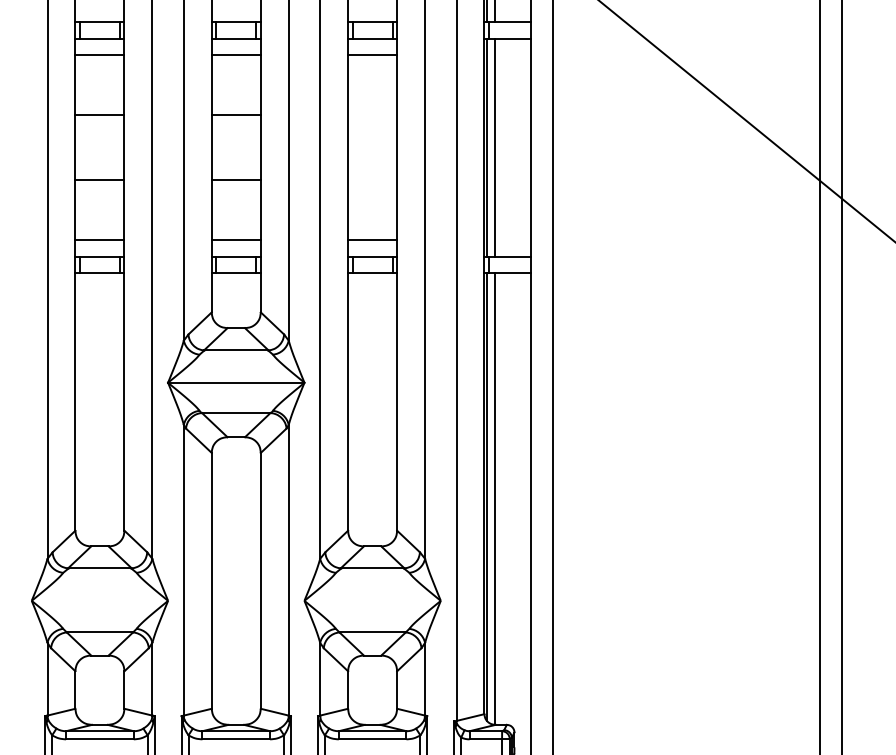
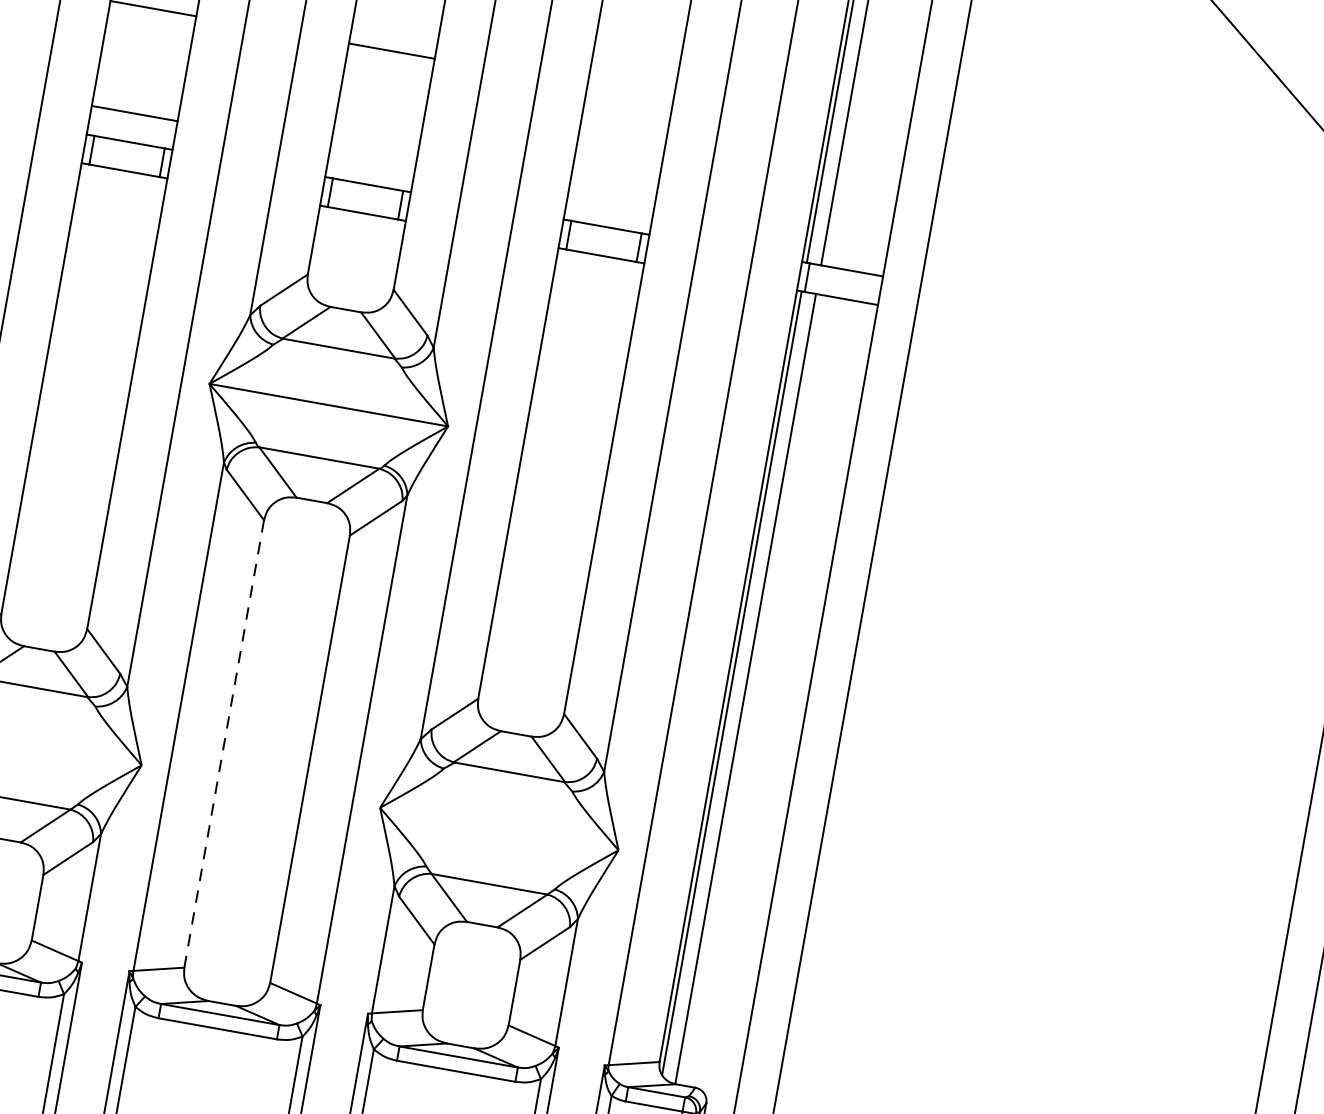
line: (235, 240) -> (371, 156), removed
line: (372, 240) -> (611, 198), removed
line: (211, 580) -> (223, 743), solid -> dashed

